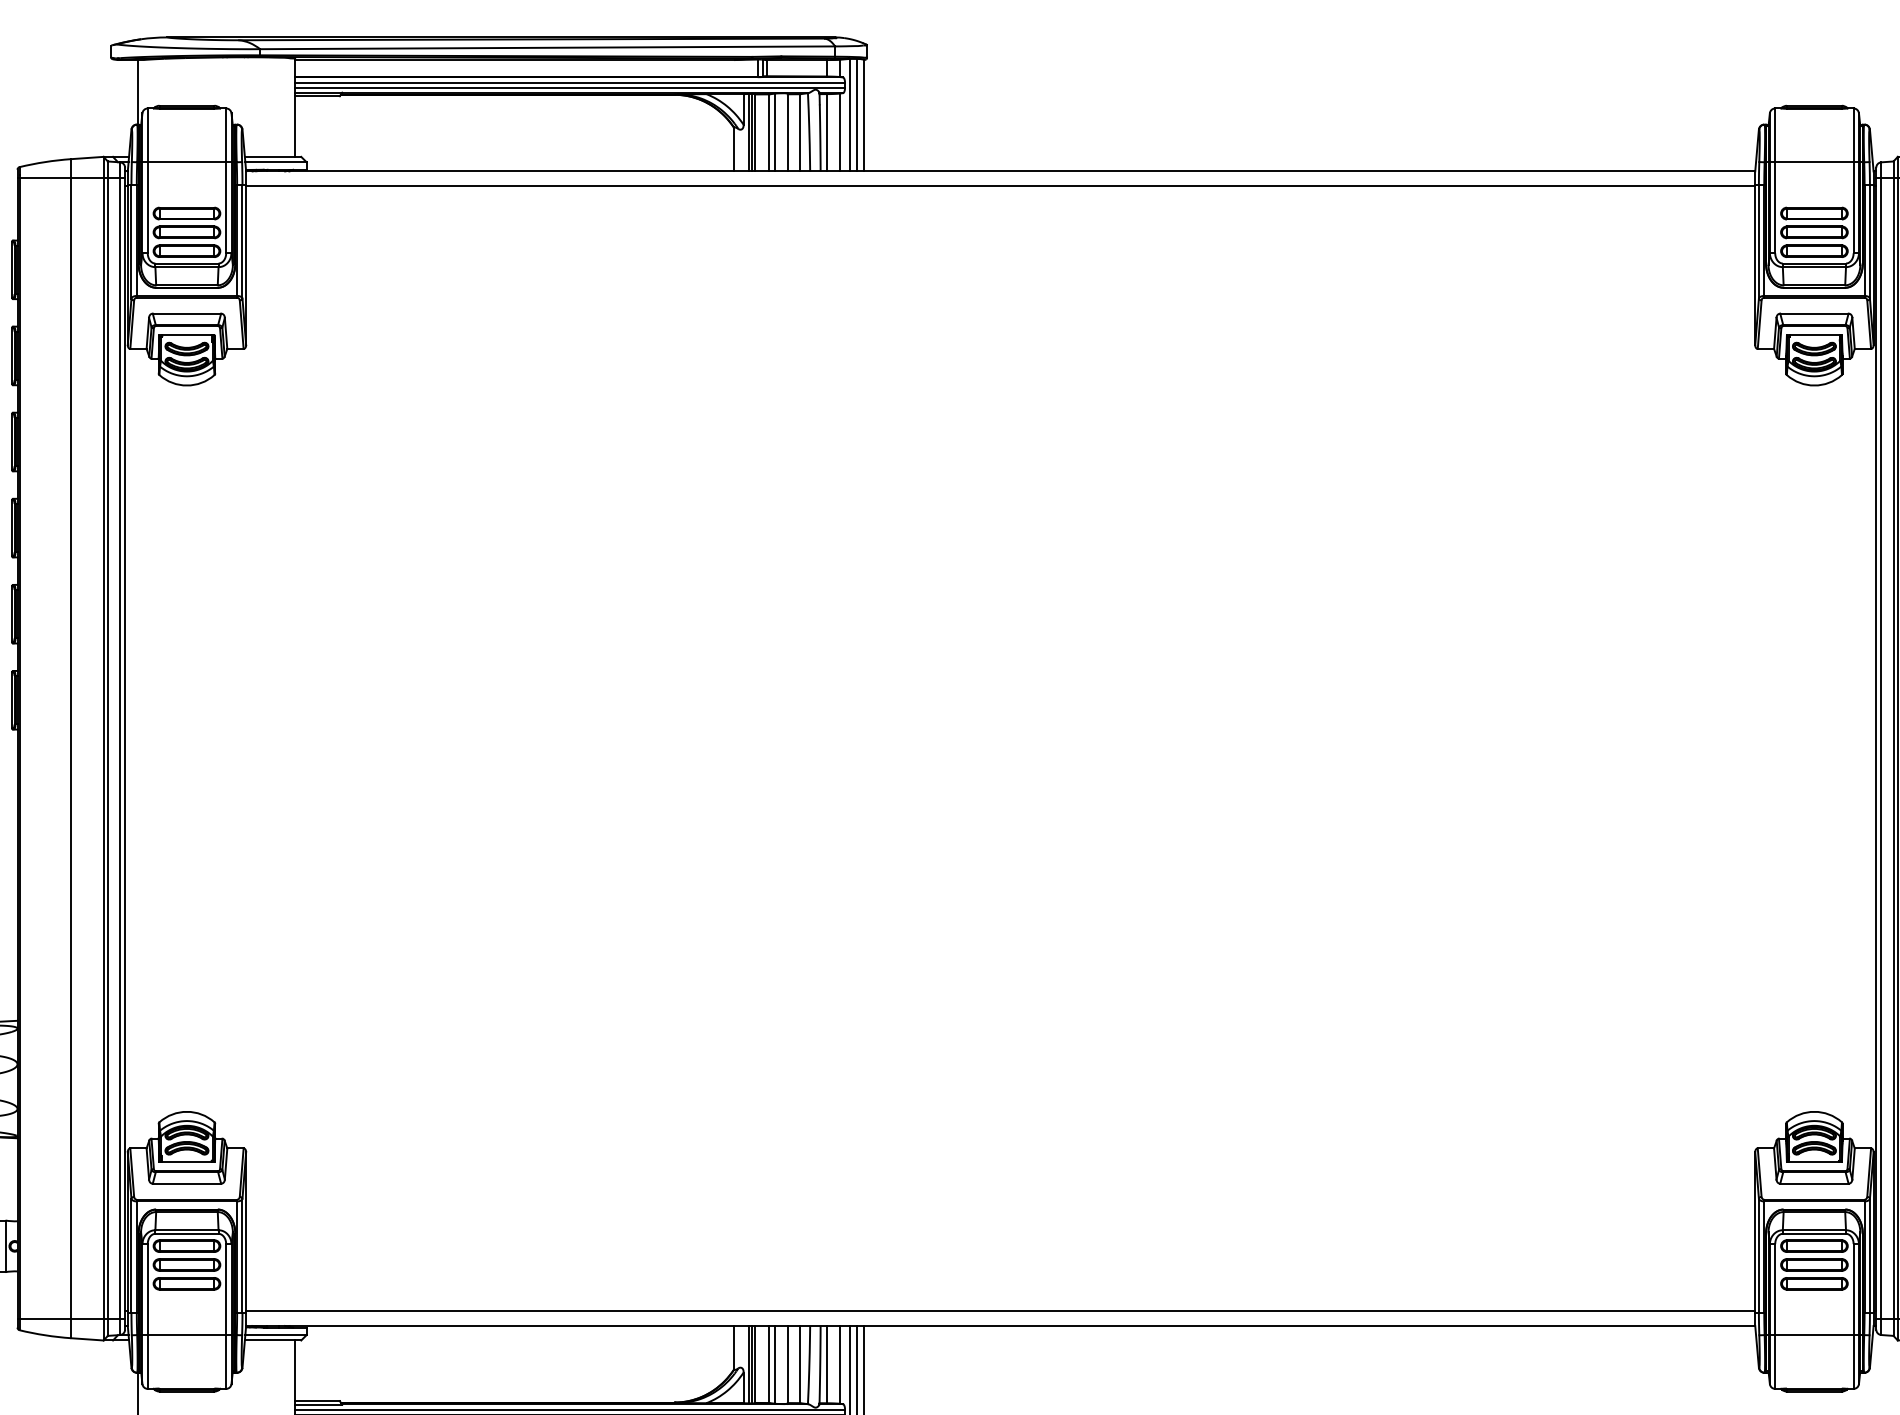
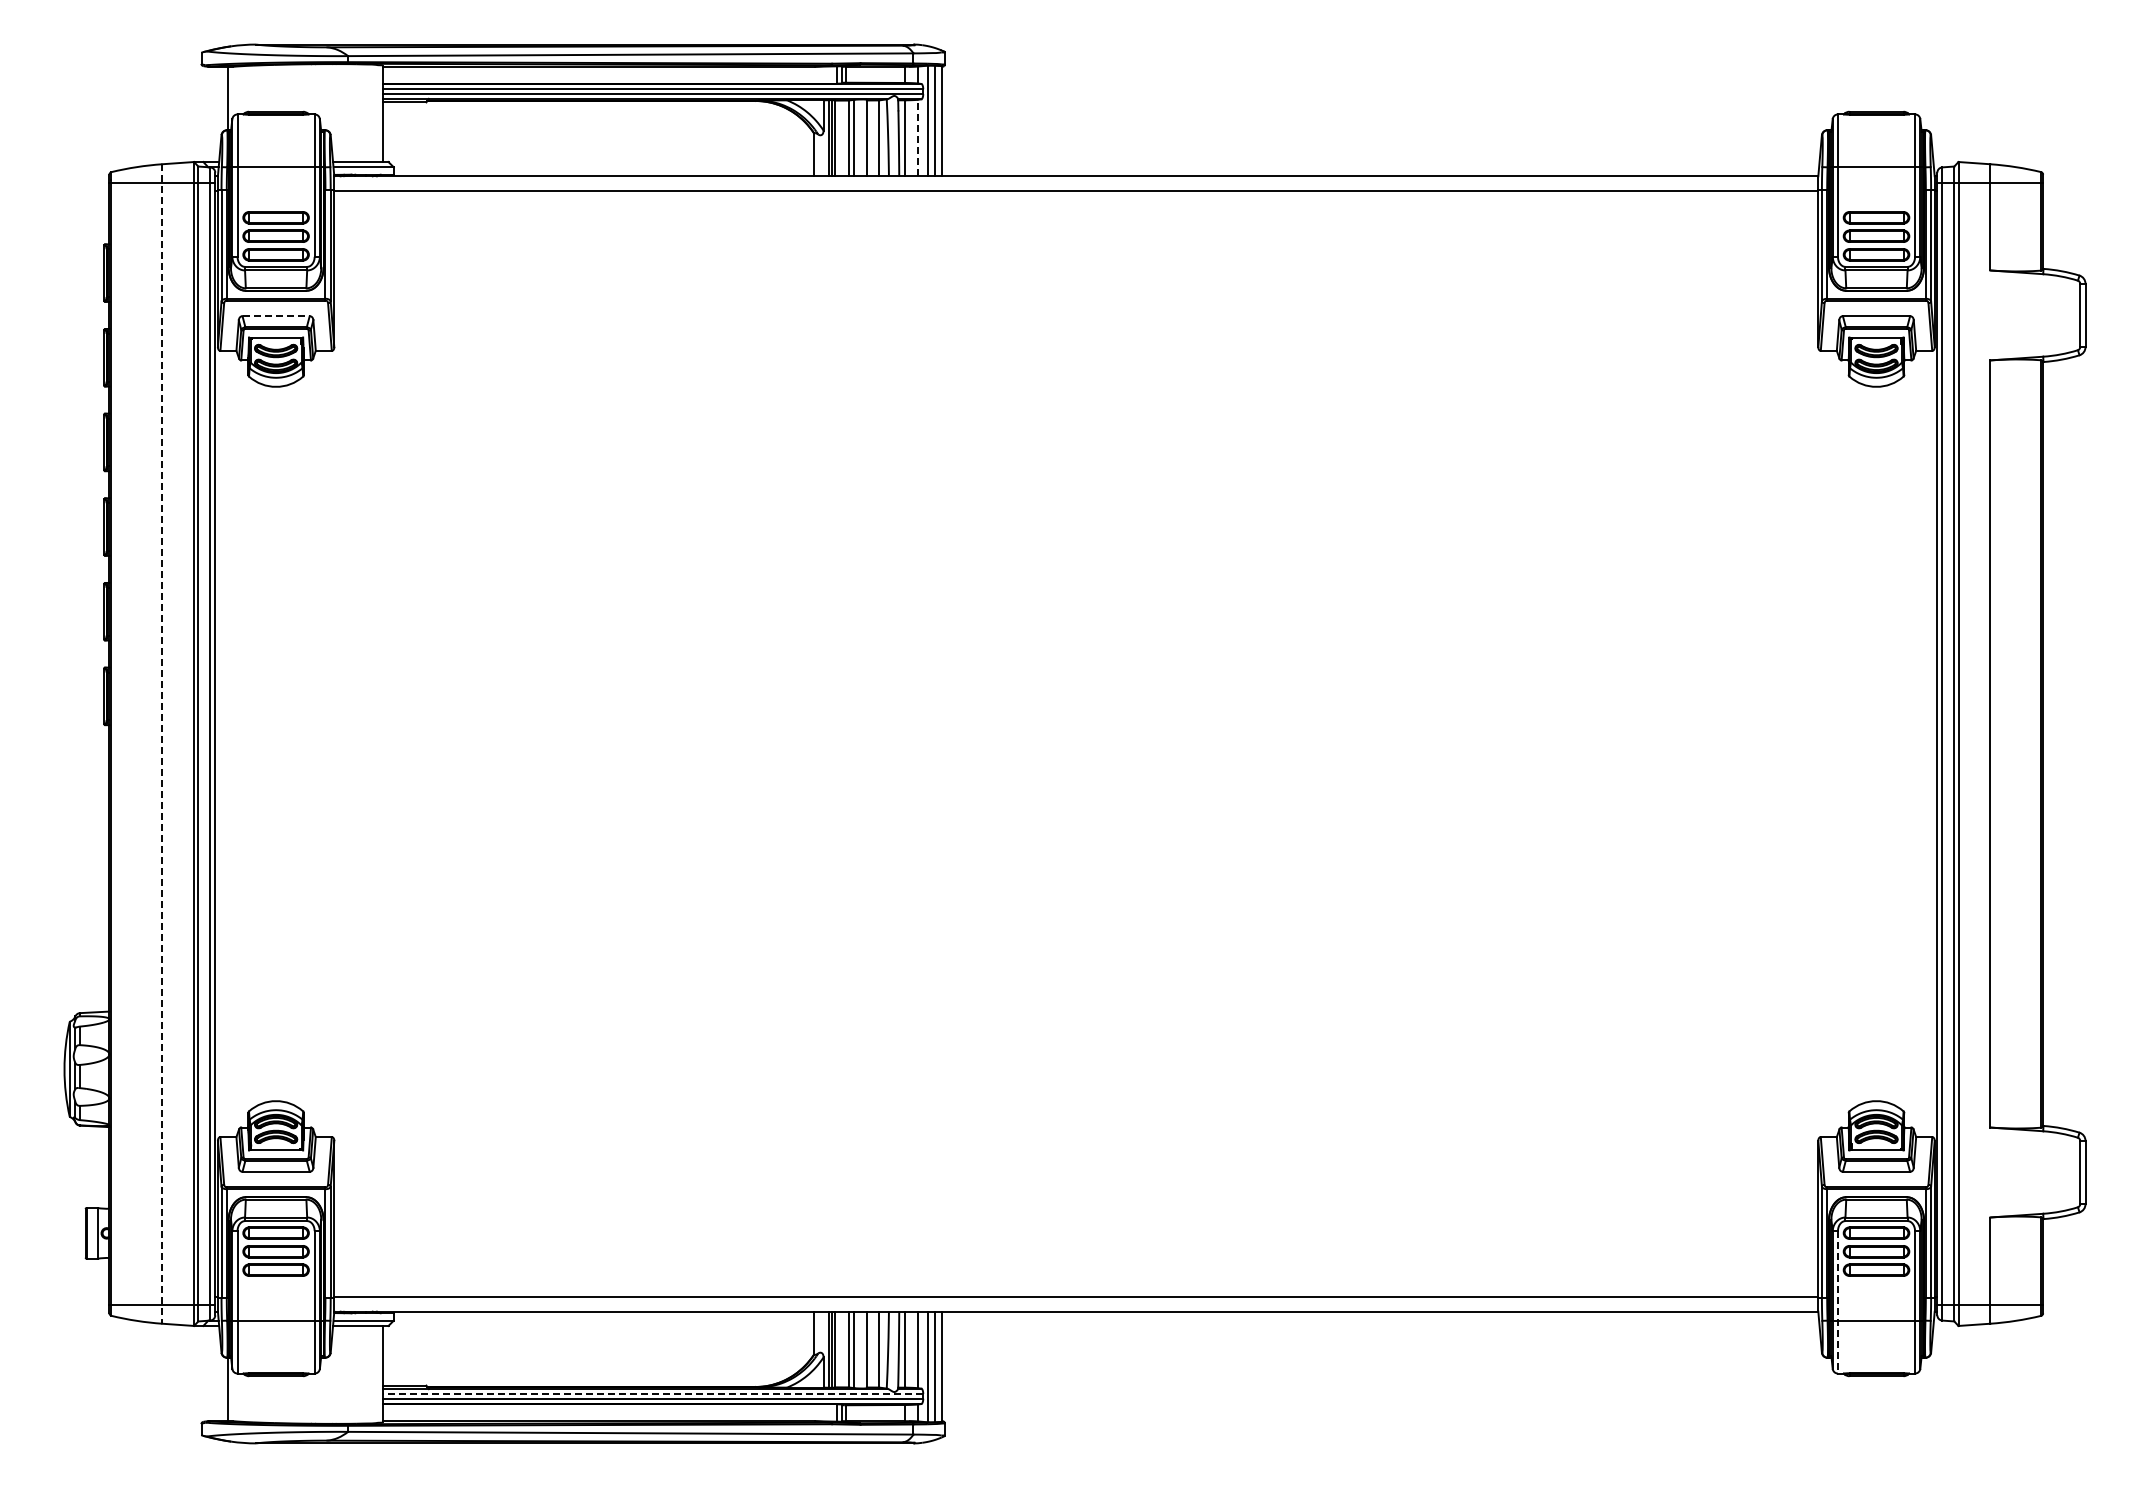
line: (840, 131) -> (918, 137), solid -> dashed
line: (187, 313) -> (276, 316), solid -> dashed
line: (71, 749) -> (162, 744), solid -> dashed
line: (1774, 1316) -> (1837, 1302), solid -> dashed
line: (569, 1409) -> (652, 1393), solid -> dashed

